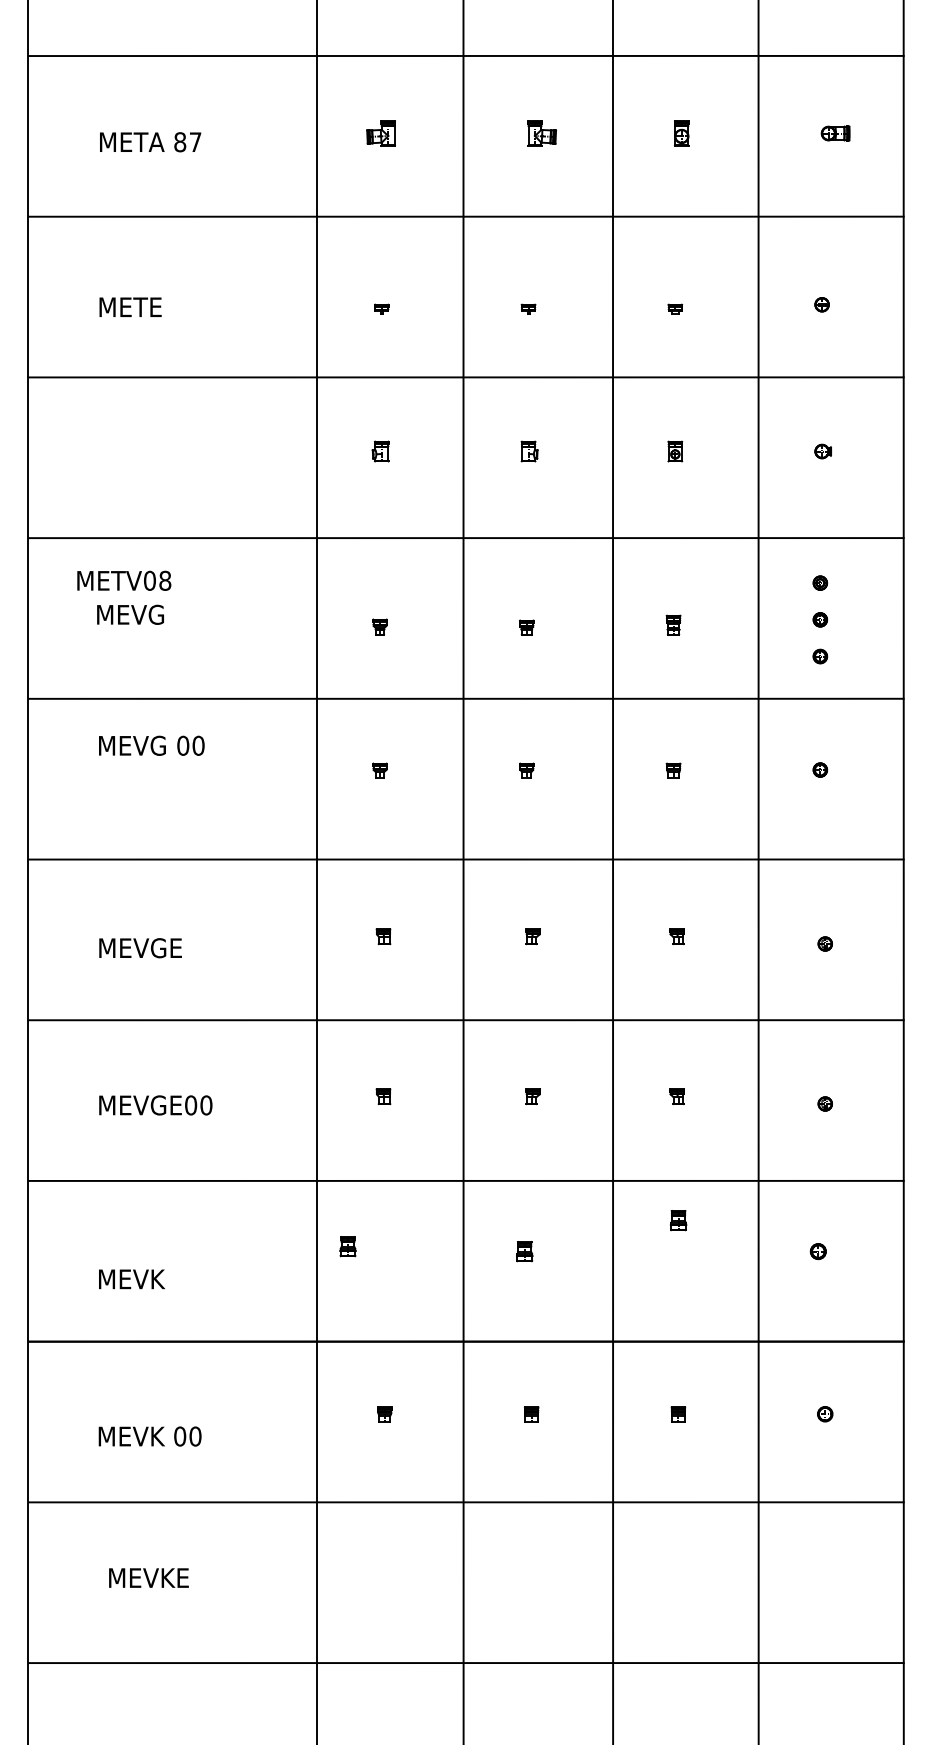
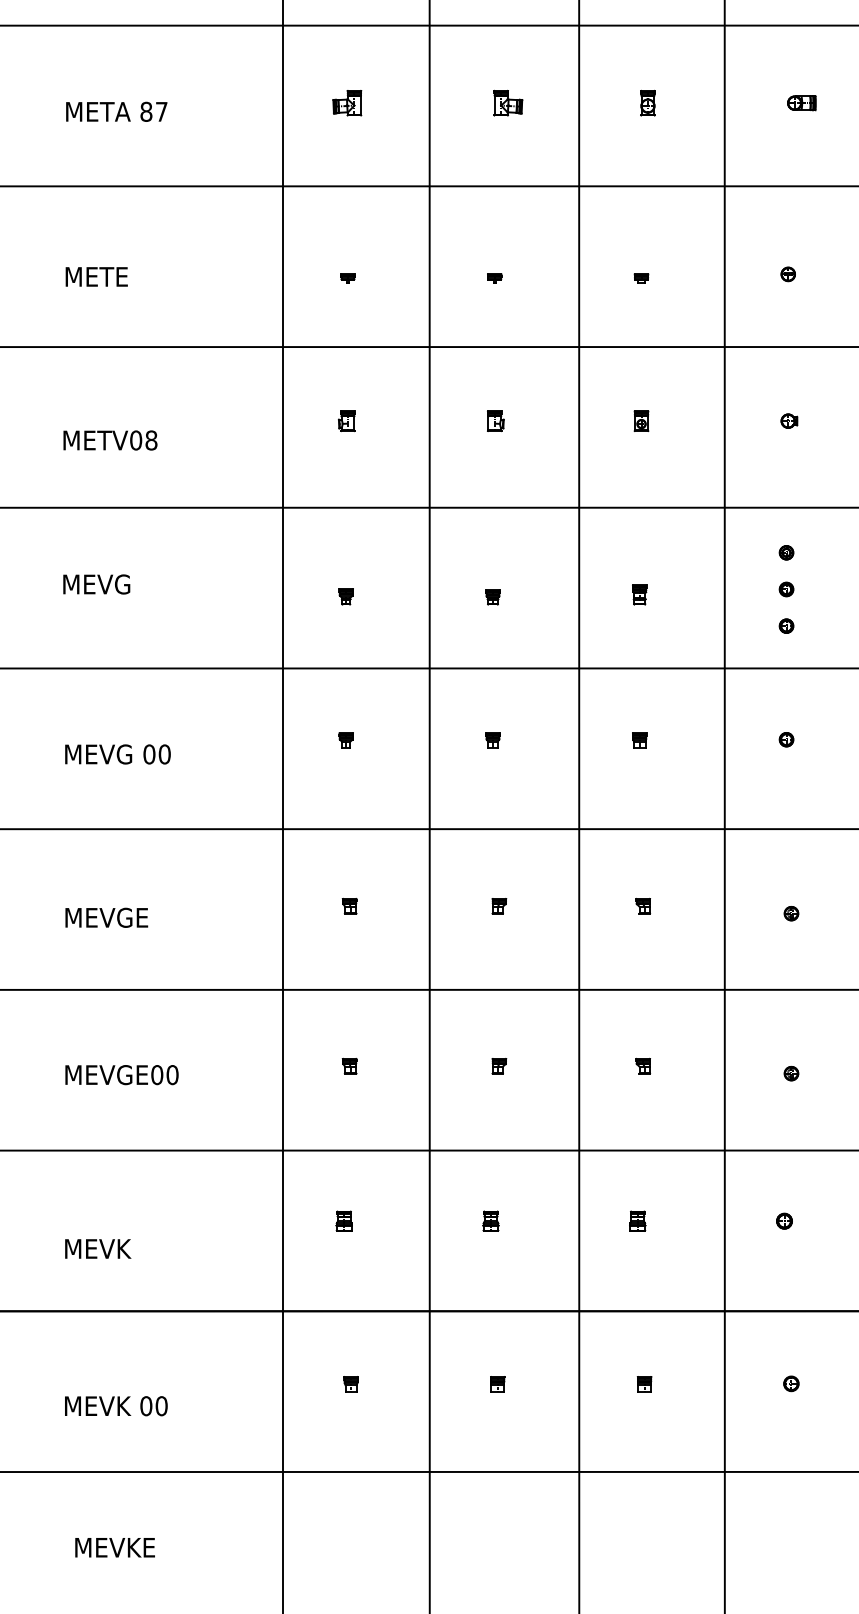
text: (124, 580) -> (110, 440), moved
text: (151, 745) -> (117, 754), moved
part: (678, 1220) -> (637, 1221), moved
part: (347, 1246) -> (343, 1221), moved

